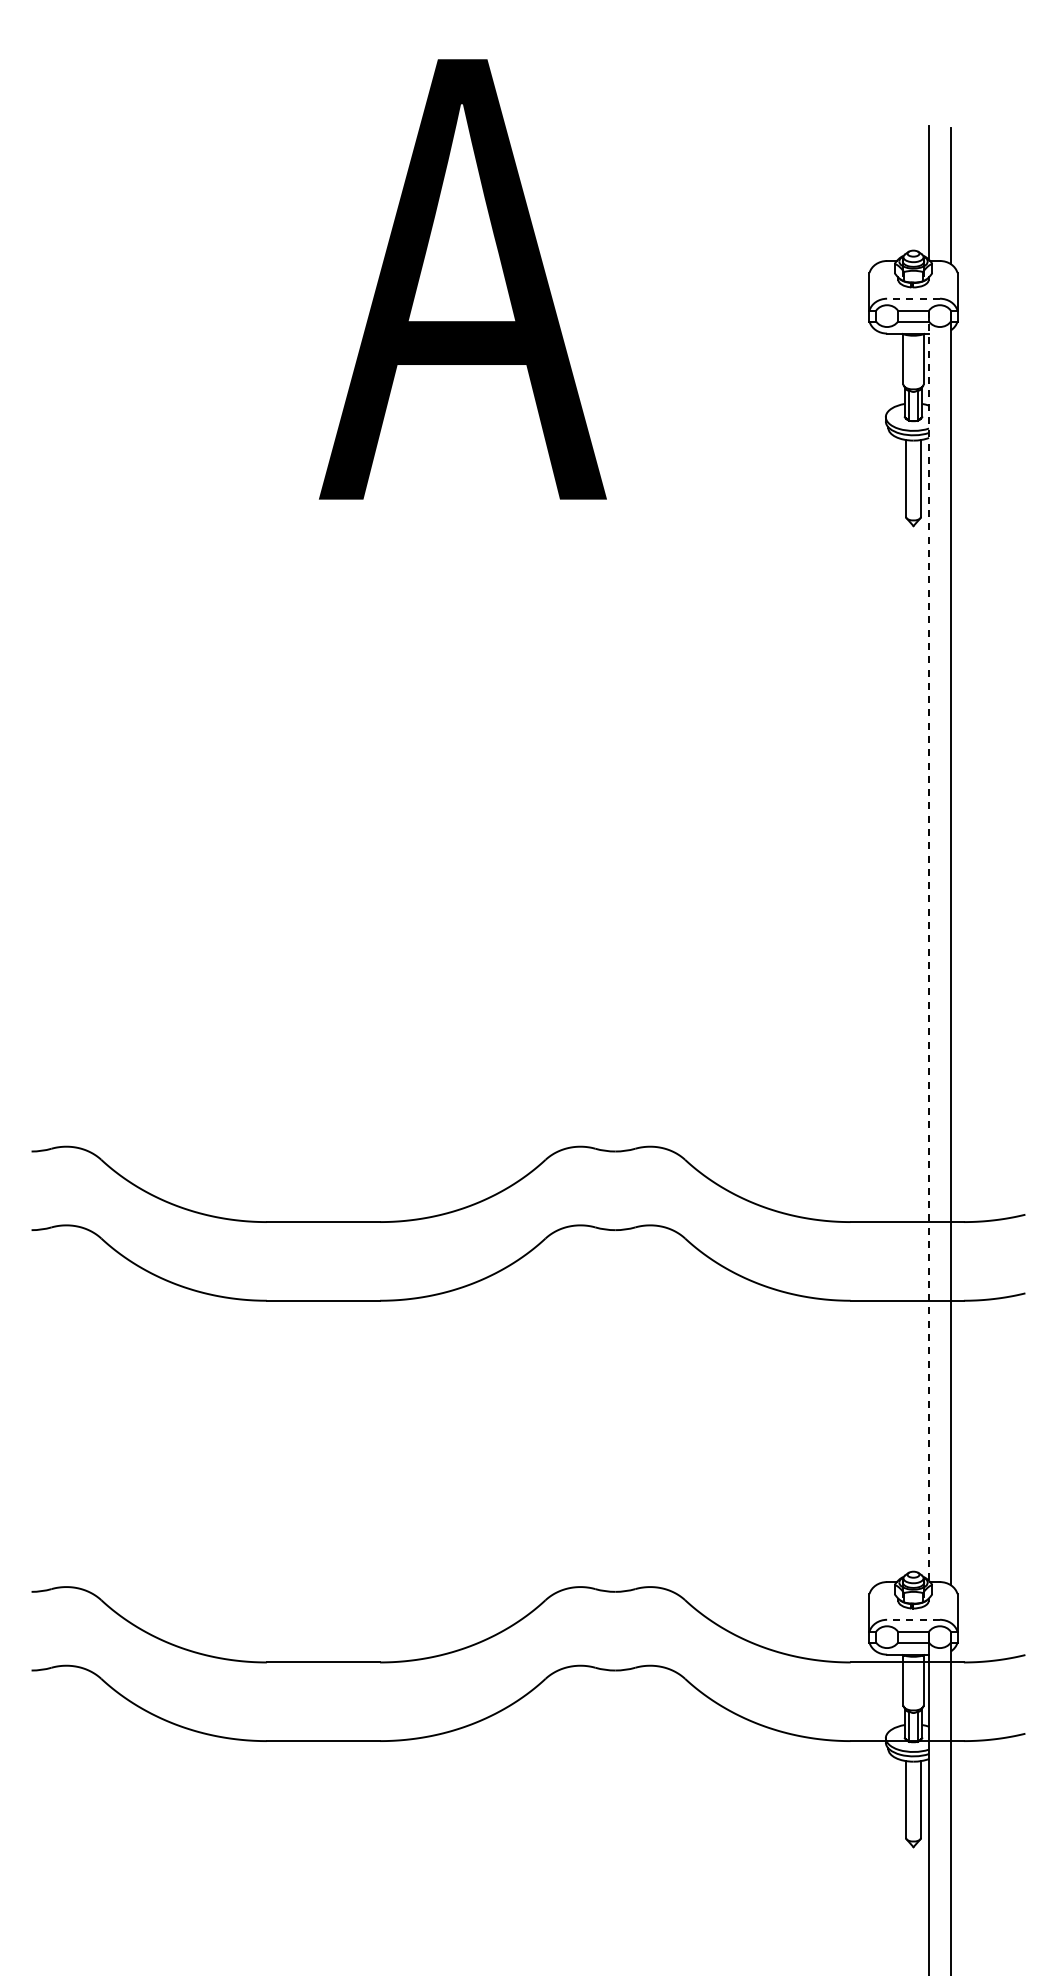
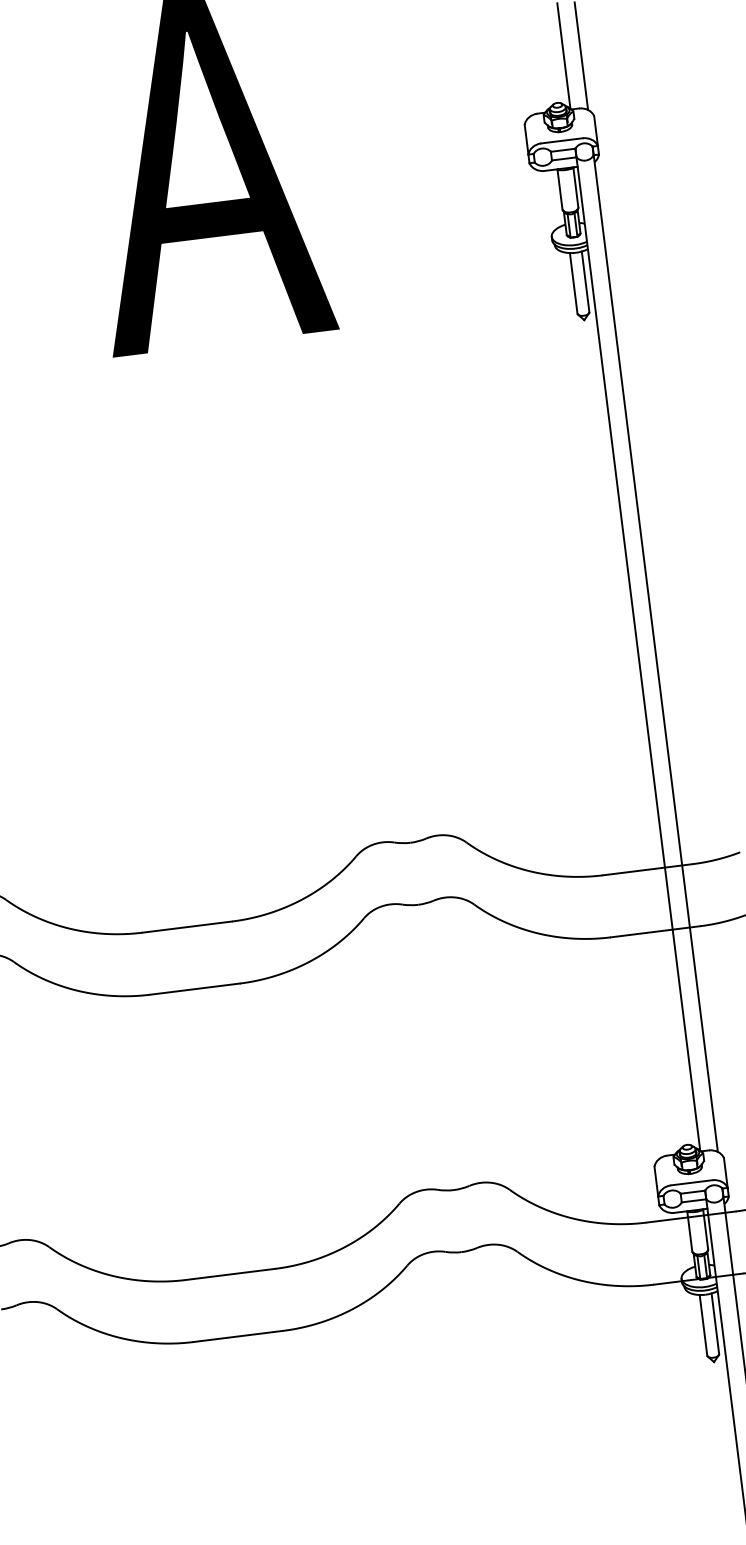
line: (913, 298) -> (561, 140), dashed -> solid
line: (929, 946) -> (638, 650), dashed -> solid
line: (913, 1619) -> (691, 1182), dashed -> solid

